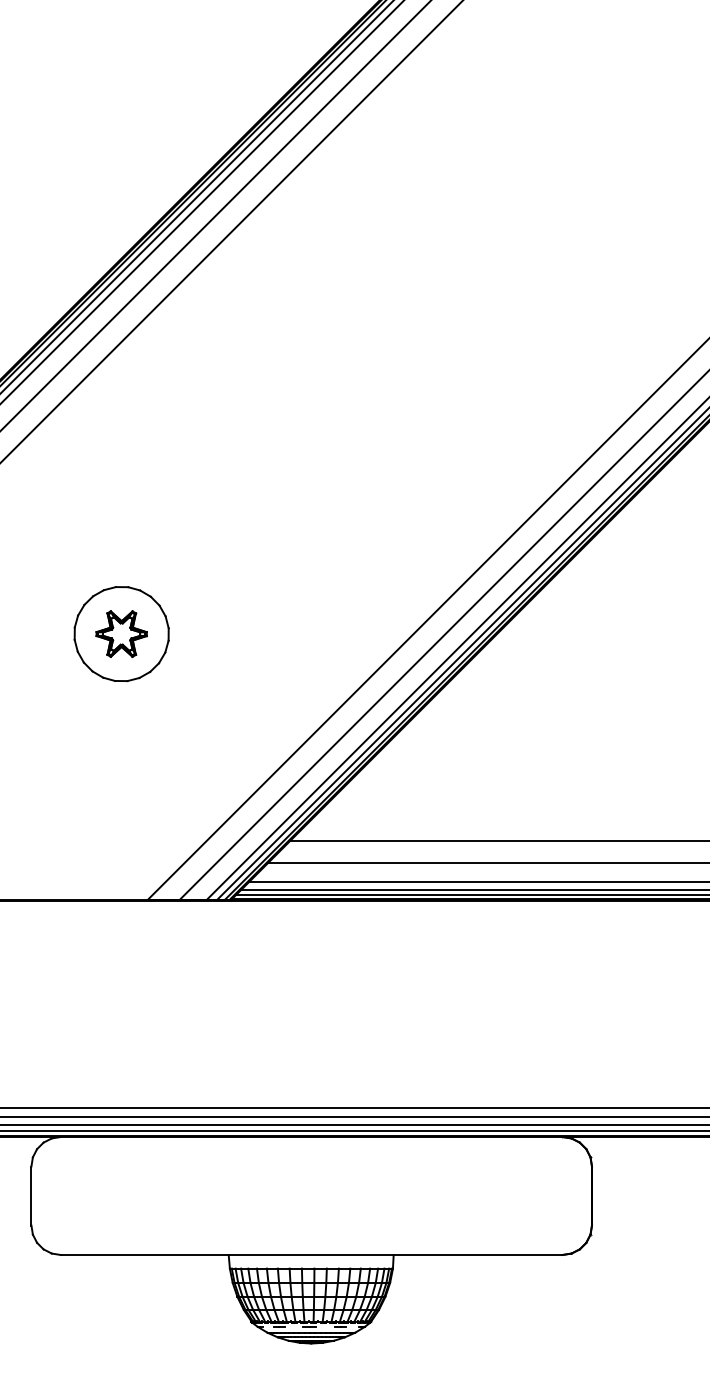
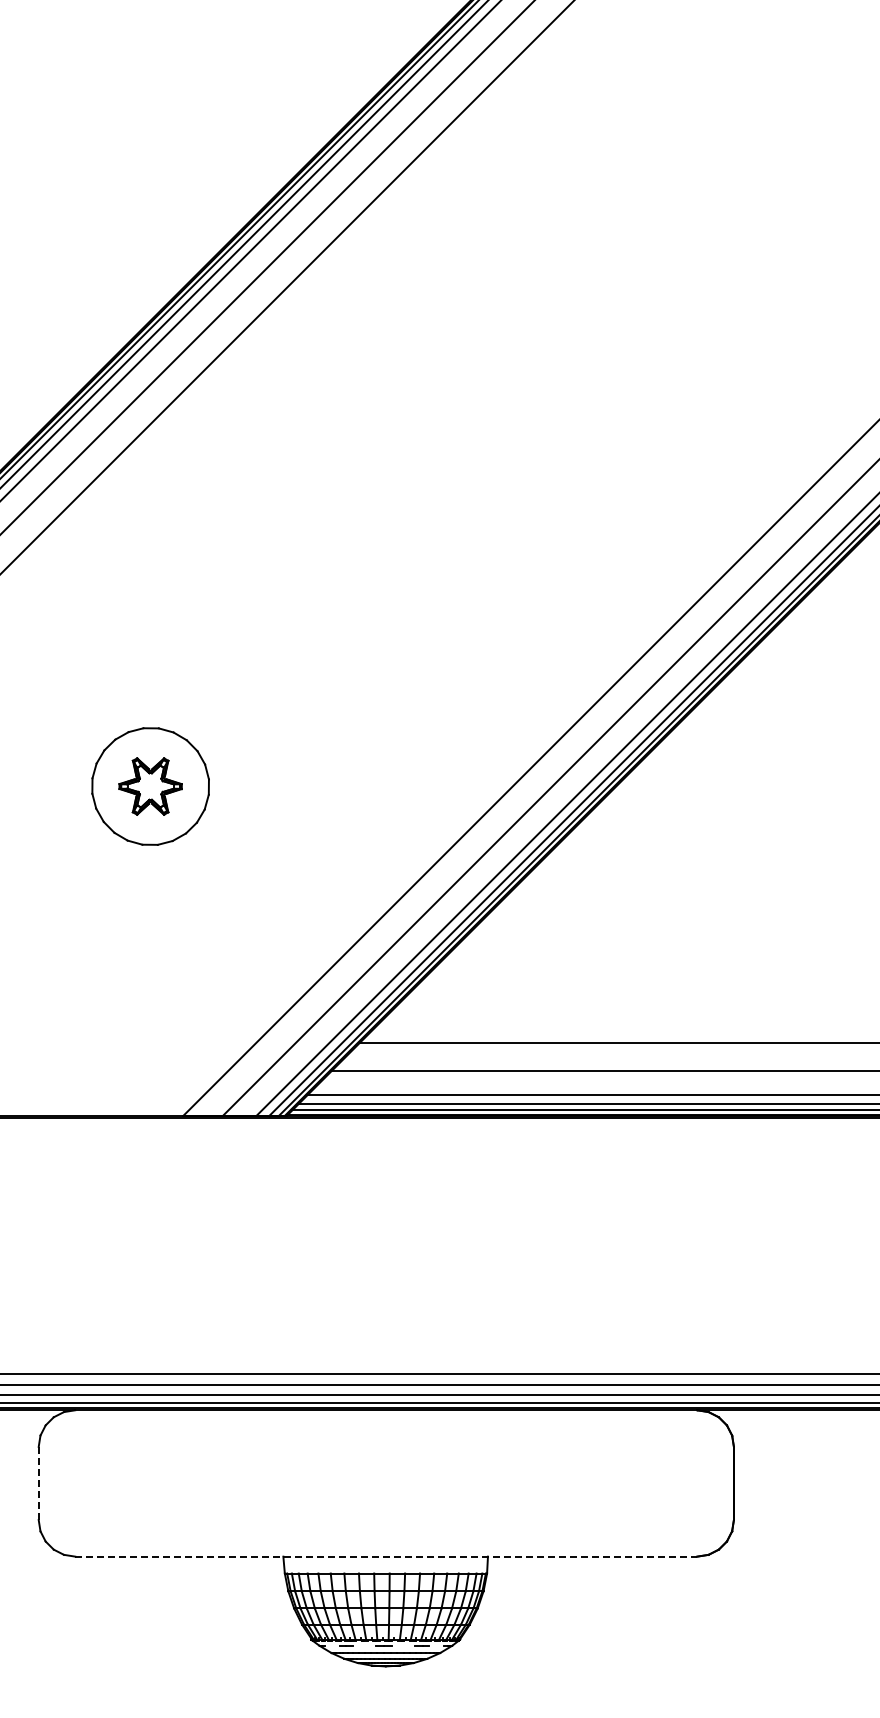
line: (31, 1196) -> (38, 1483), solid -> dashed
line: (311, 1254) -> (386, 1556), solid -> dashed

